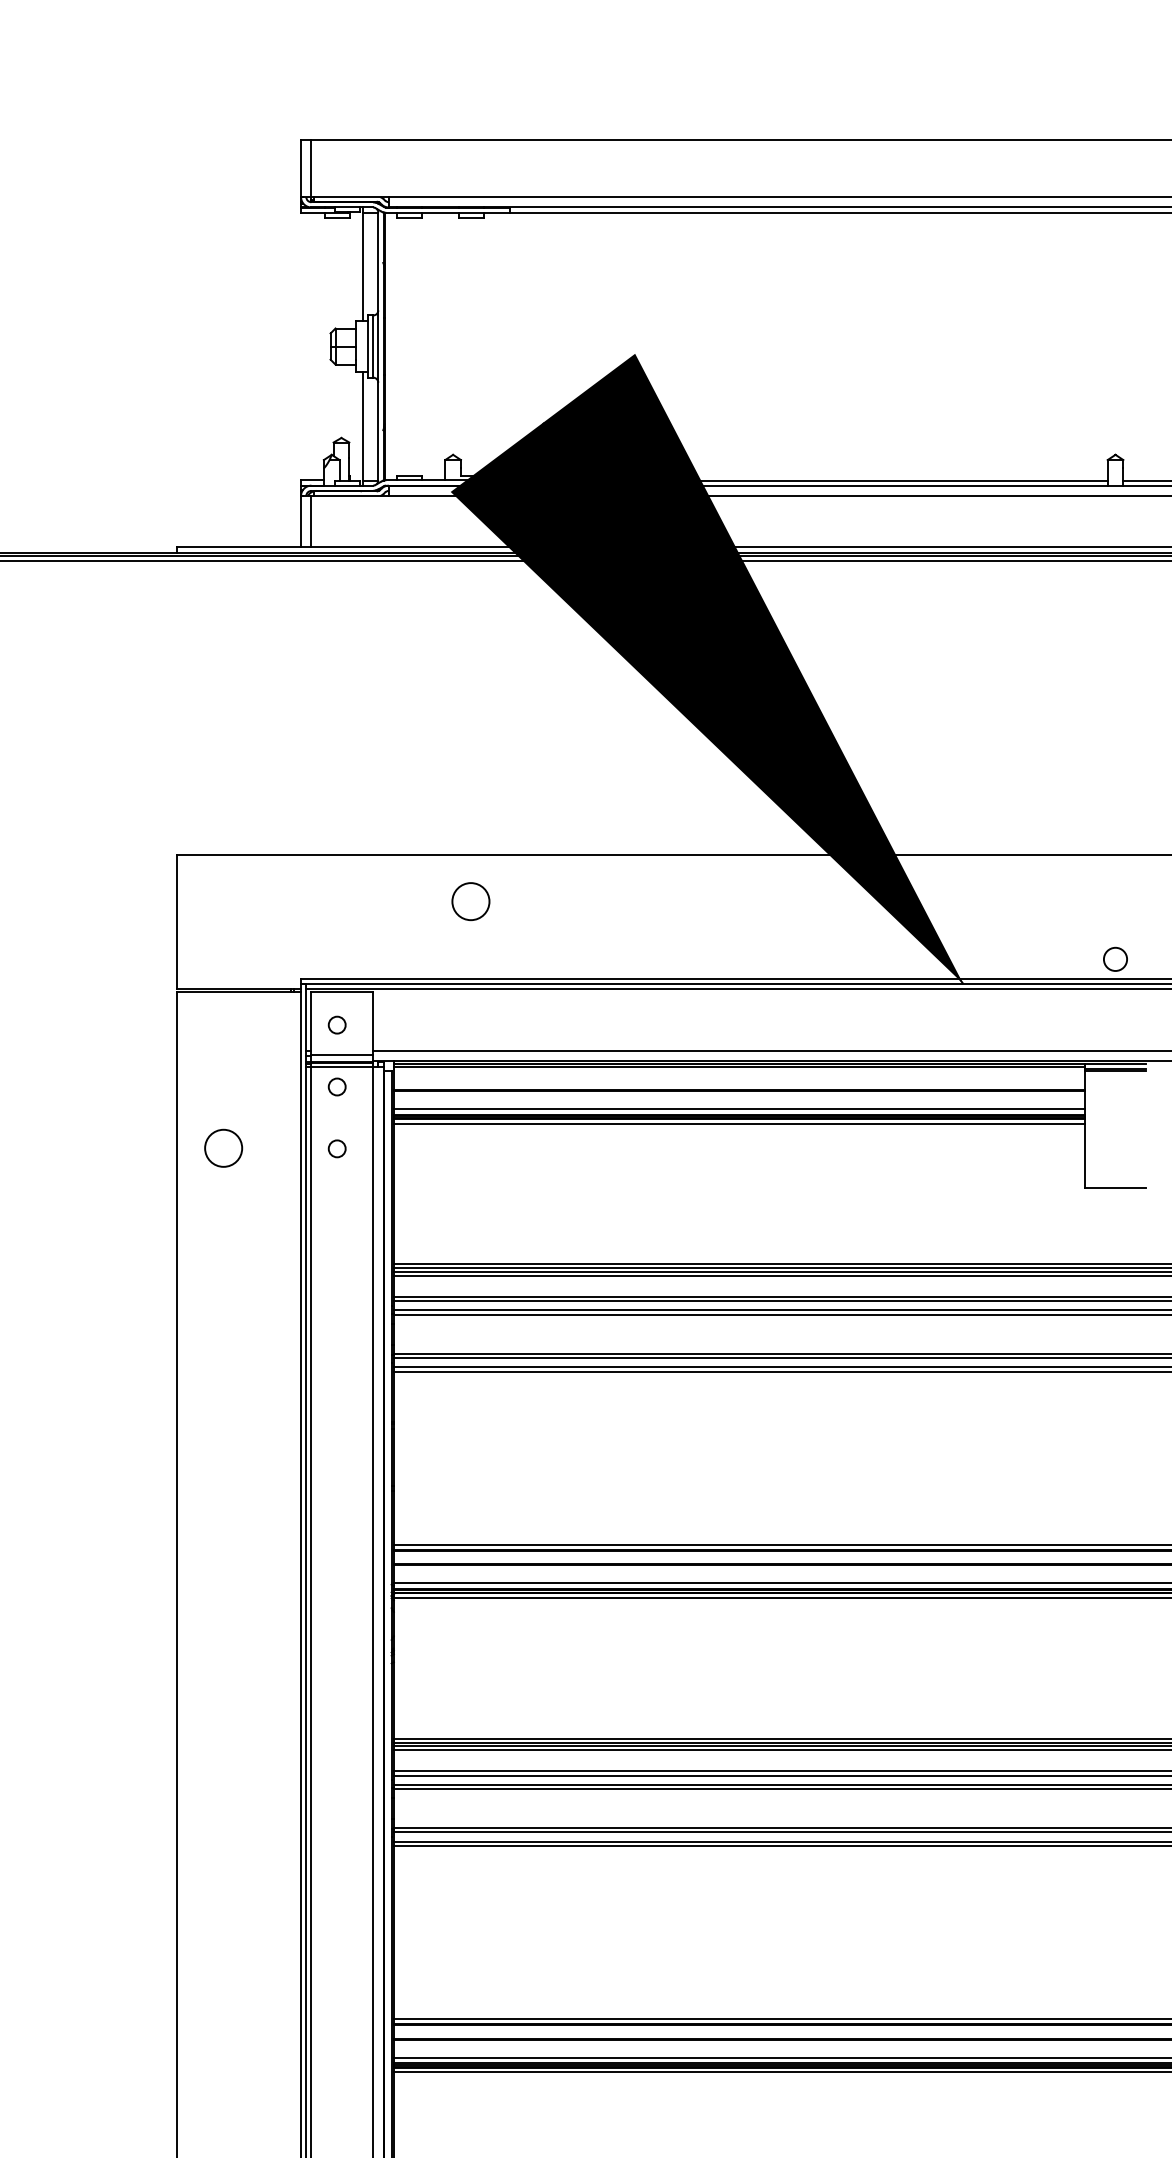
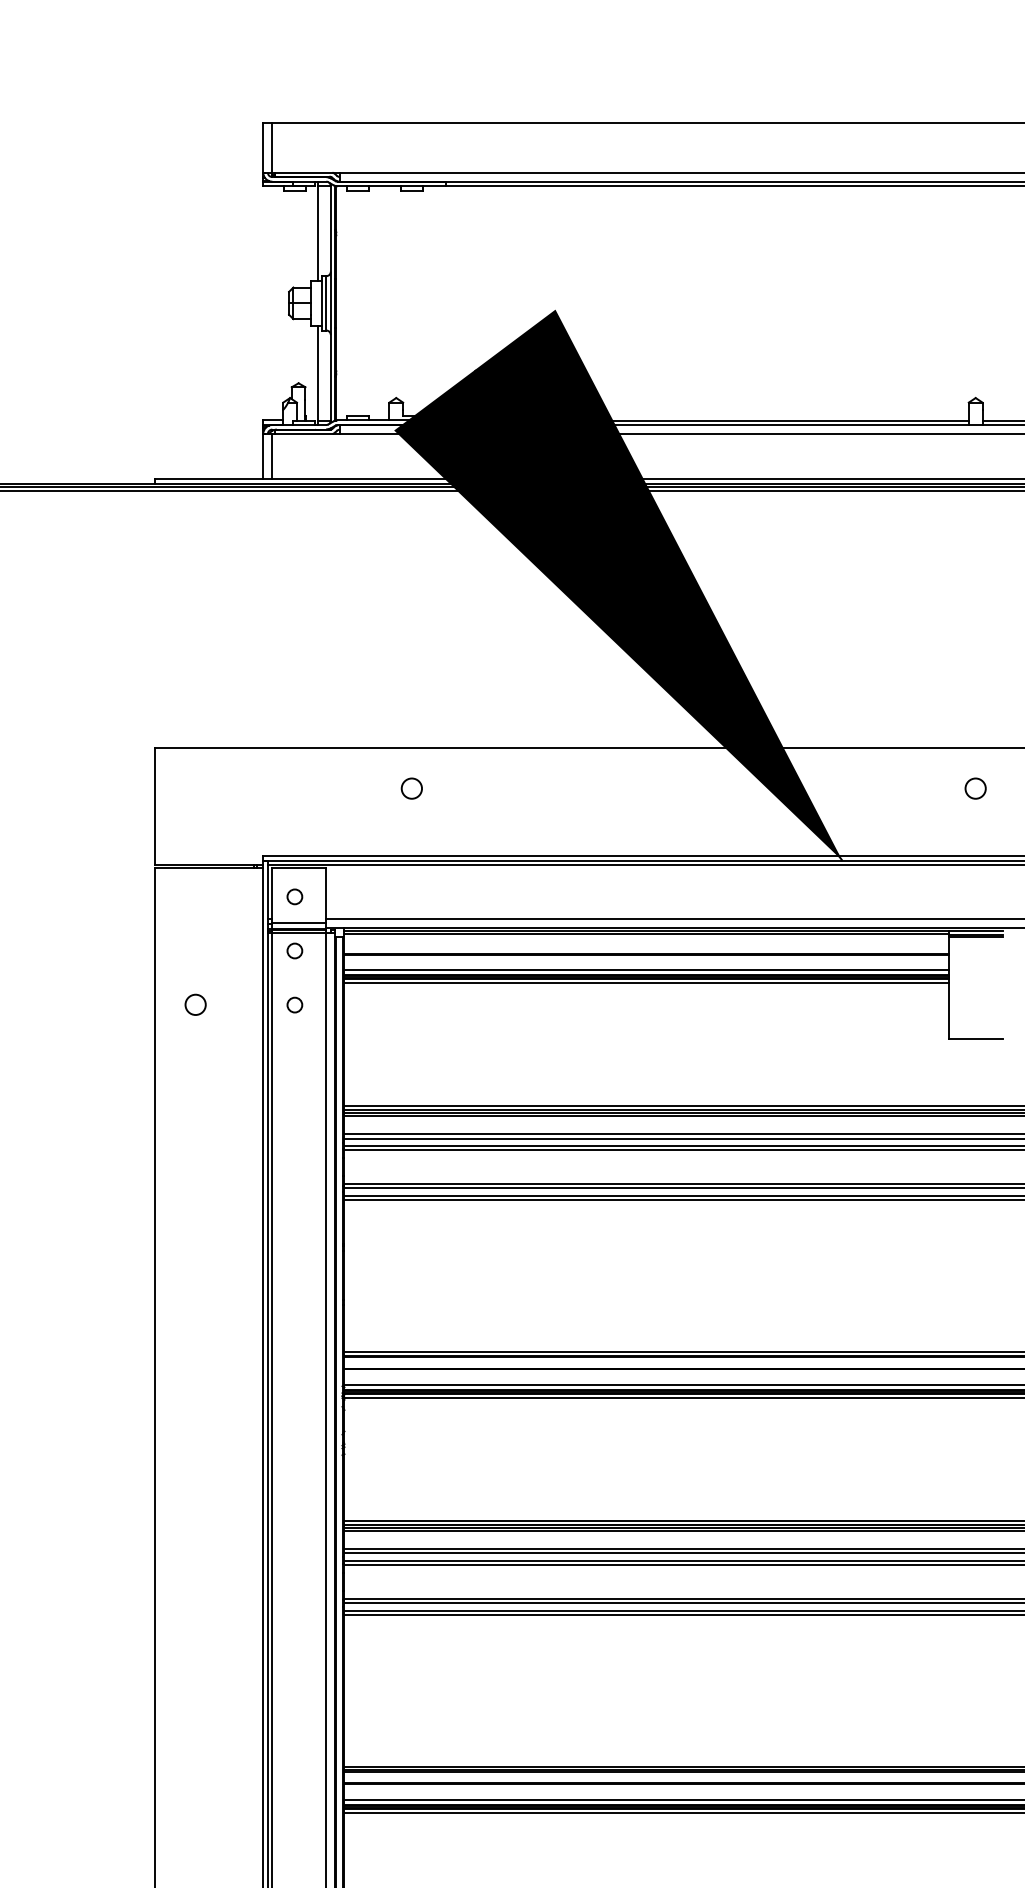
circle: (470, 900) -> (411, 787), size x0.62
circle: (1115, 958) -> (975, 787), moved
circle: (223, 1148) -> (195, 1004), size x0.62

